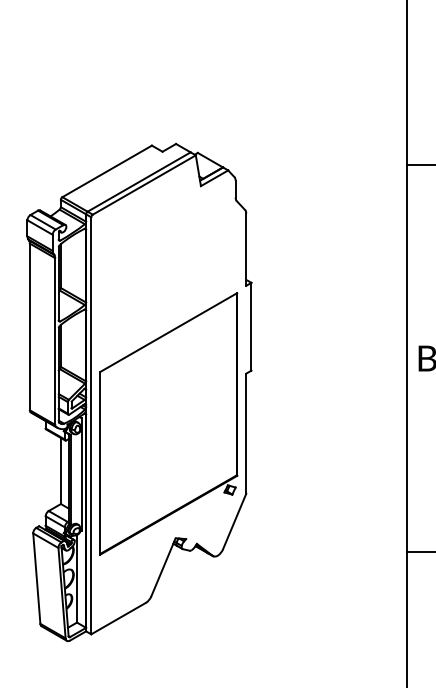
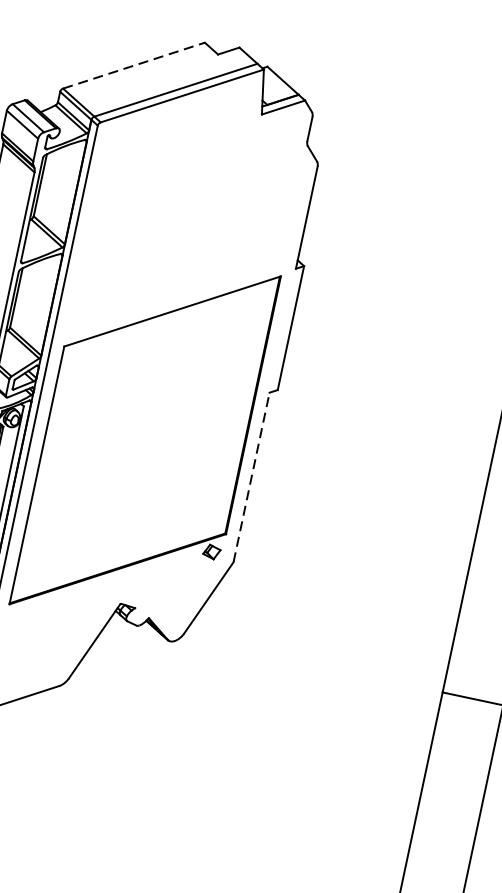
line: (107, 171) -> (134, 65), solid -> dashed
line: (246, 433) -> (251, 477), solid -> dashed

